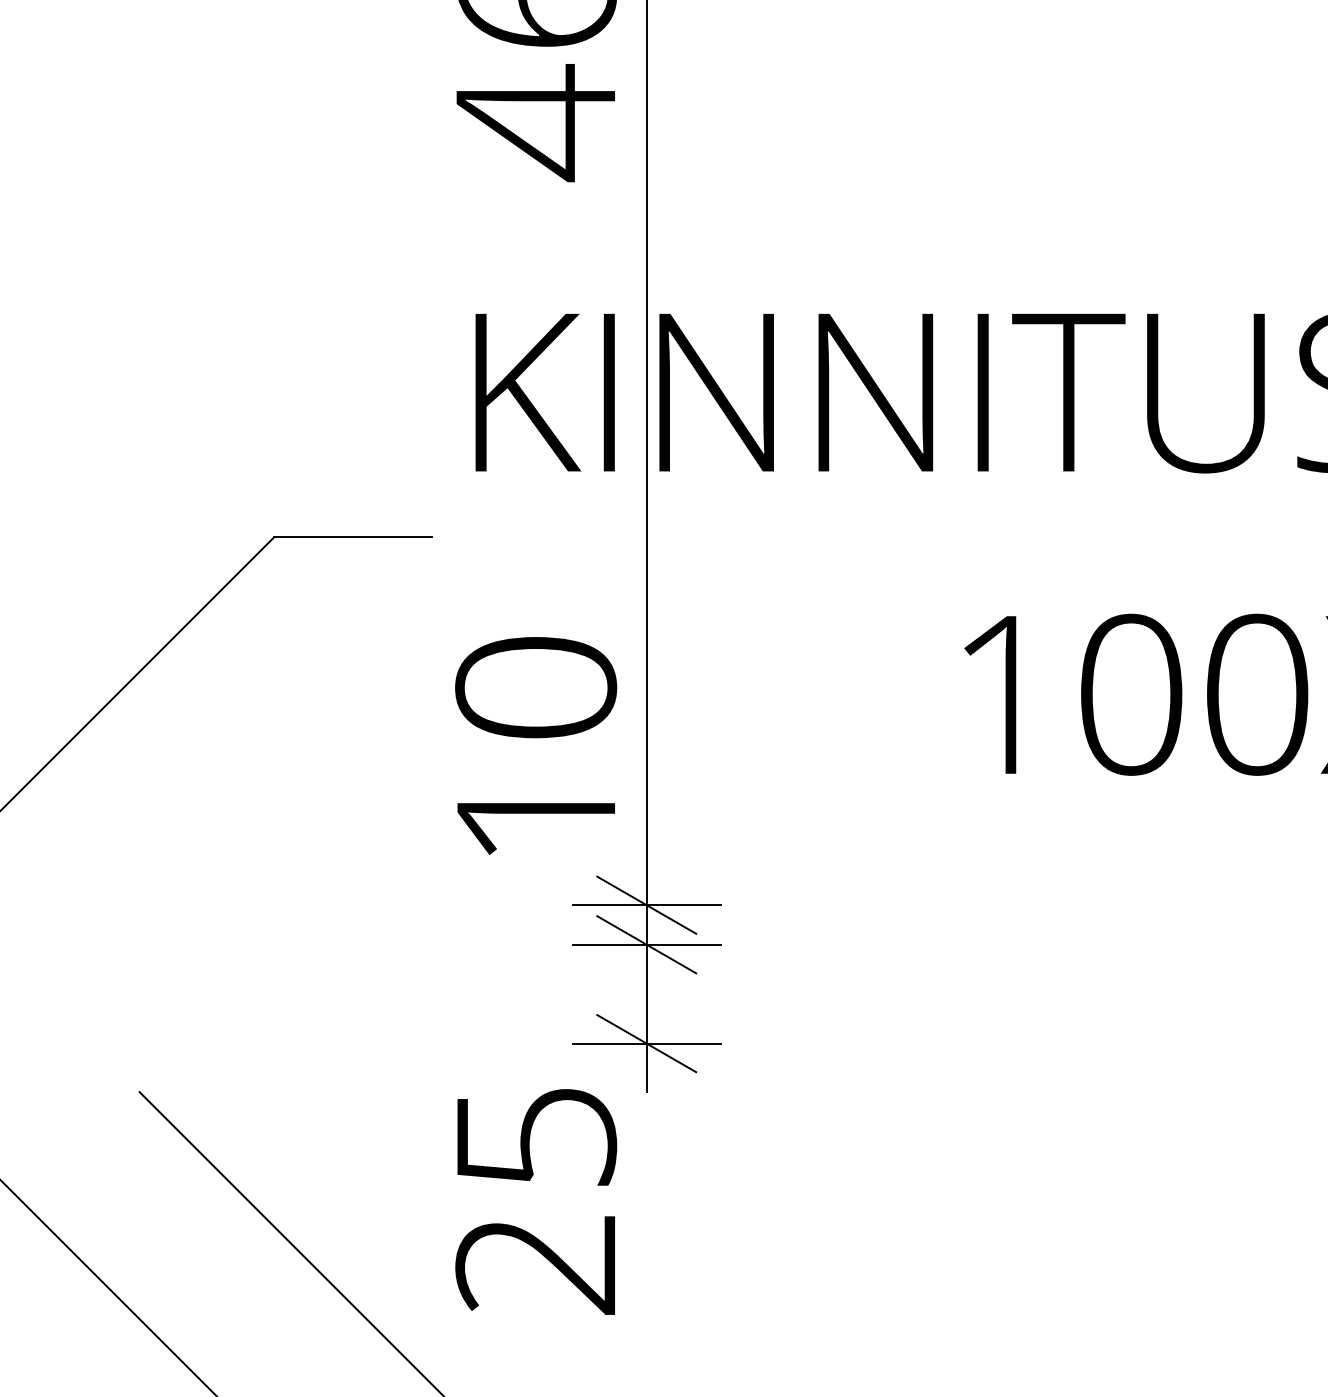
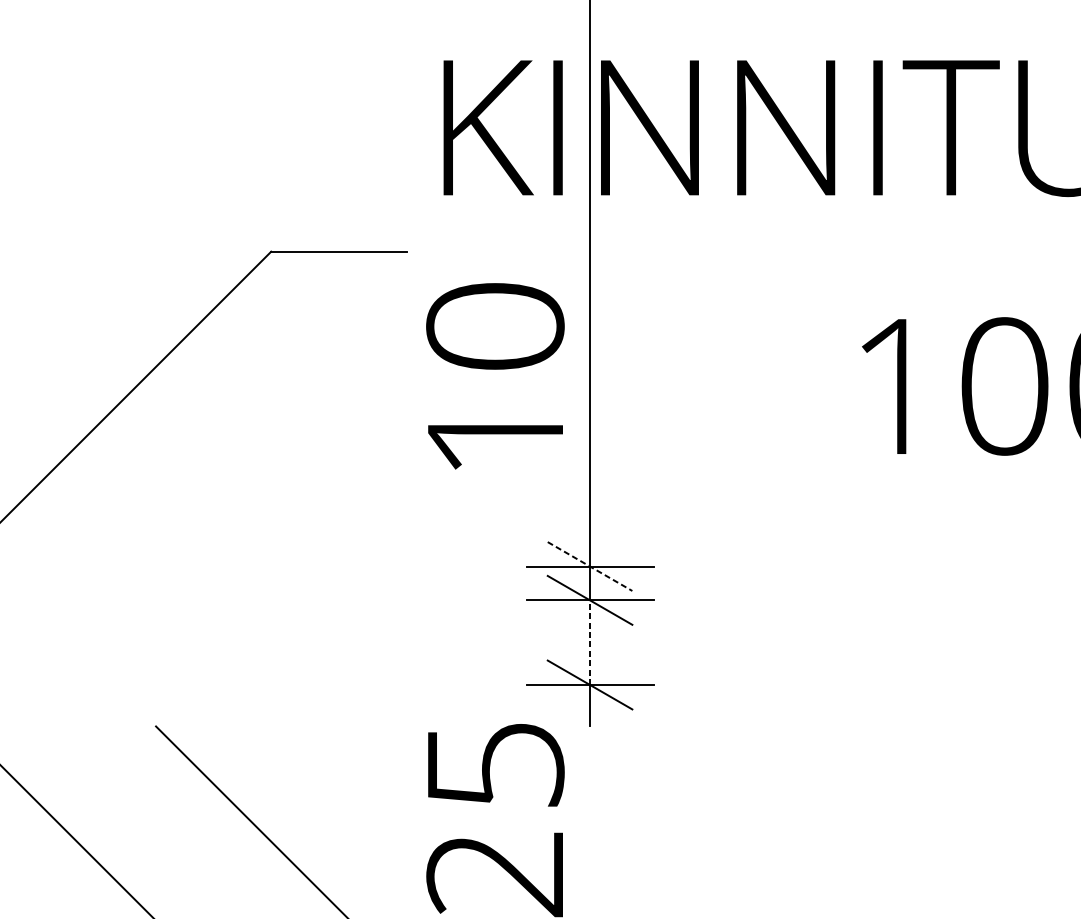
text: (536, 745) -> (495, 375), moved
line: (647, 905) -> (590, 566), solid -> dashed
line: (646, 993) -> (589, 642), solid -> dashed

